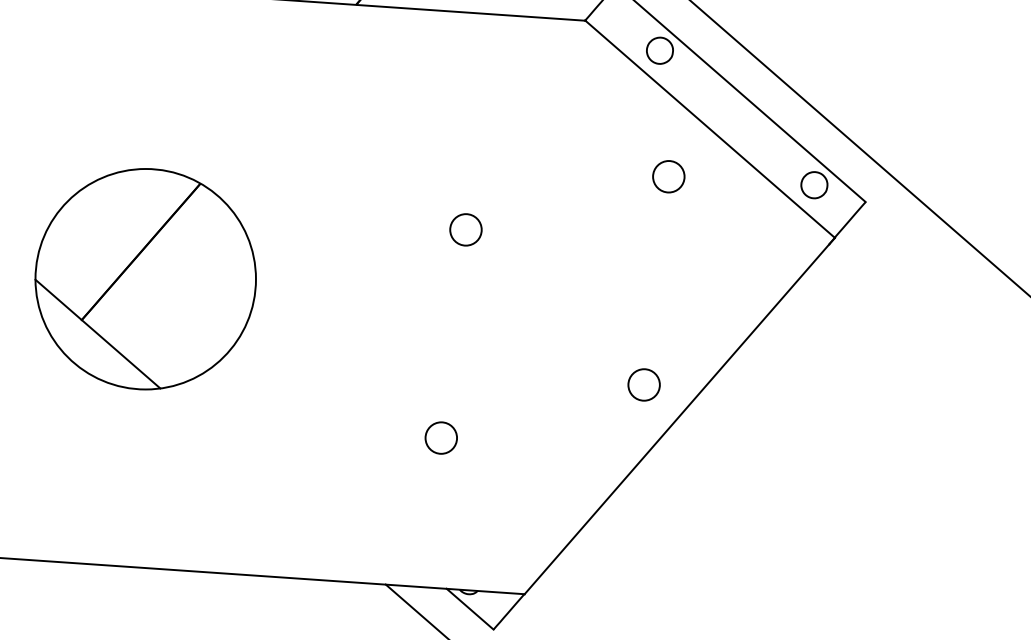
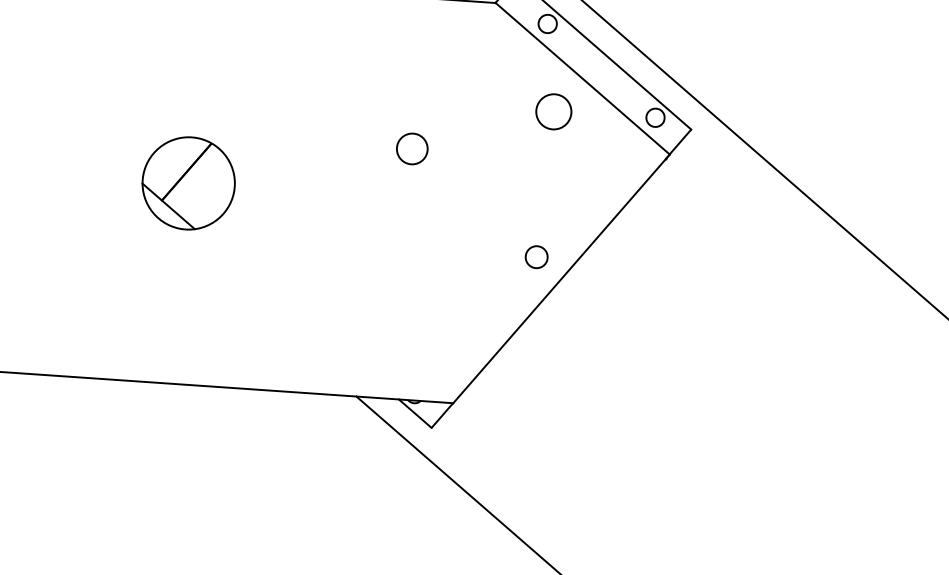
circle: (668, 176) -> (553, 111), size x1.6
circle: (466, 229) -> (412, 148), size x1.4
part: (145, 279) -> (188, 183), size x0.6
circle: (440, 438) -> (394, 294), removed

